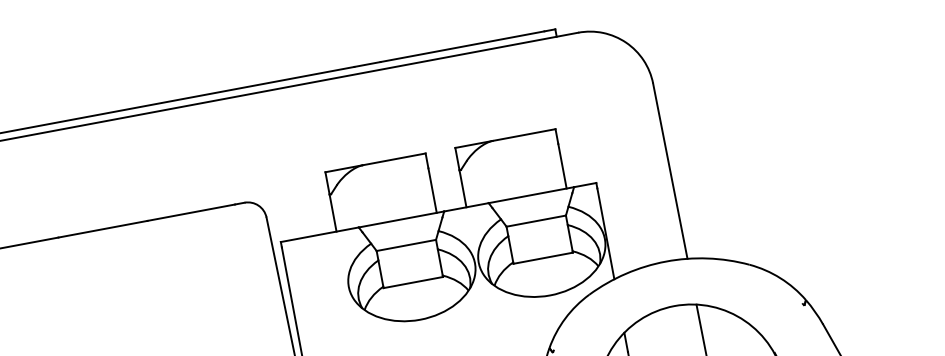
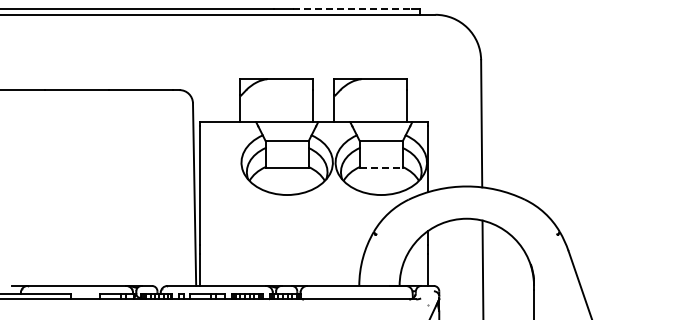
line: (463, 46) -> (353, 9), solid -> dashed
line: (543, 258) -> (381, 168), solid -> dashed

